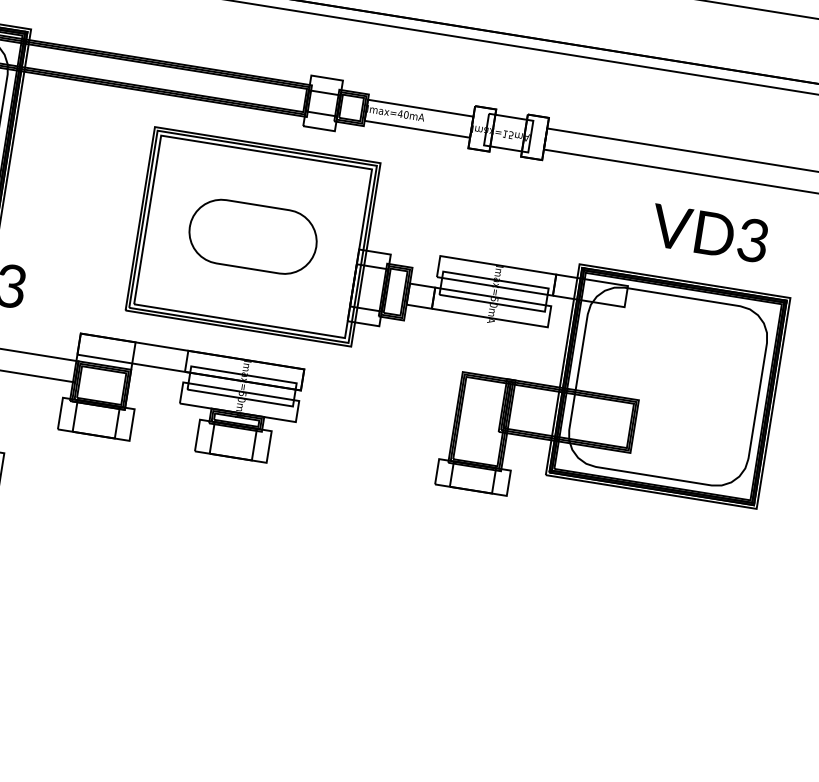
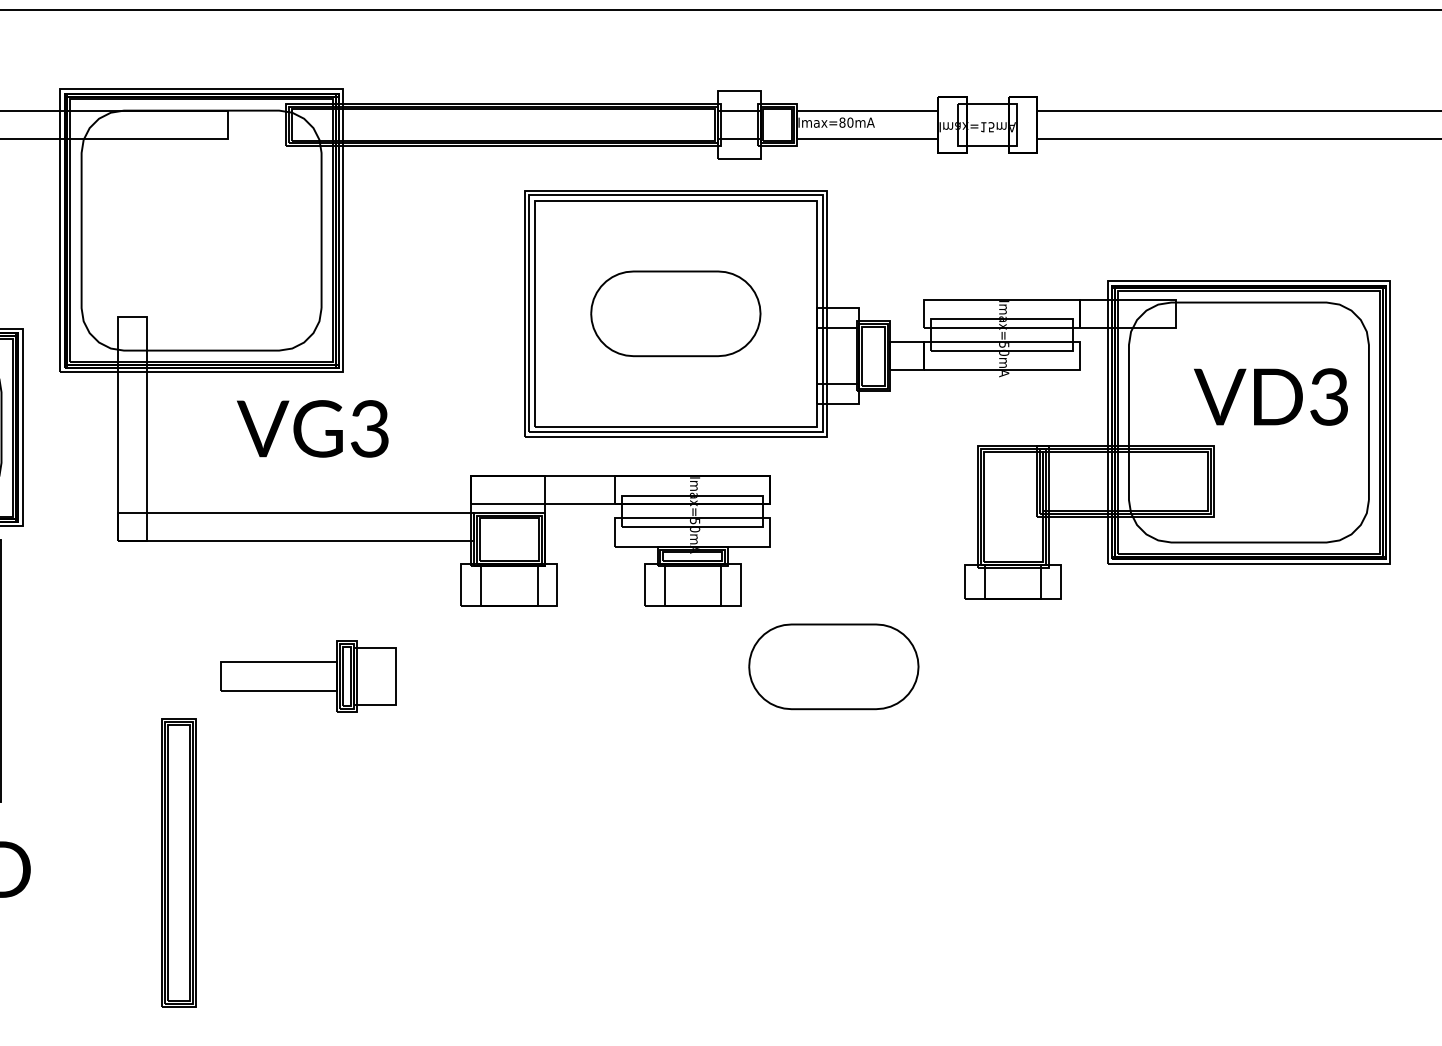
text: (400, 113) -> (842, 122), Imax=40mA -> Imax=80mA
text: (709, 233) -> (1270, 396), moved
part: (328, 519) -> (833, 666), added

